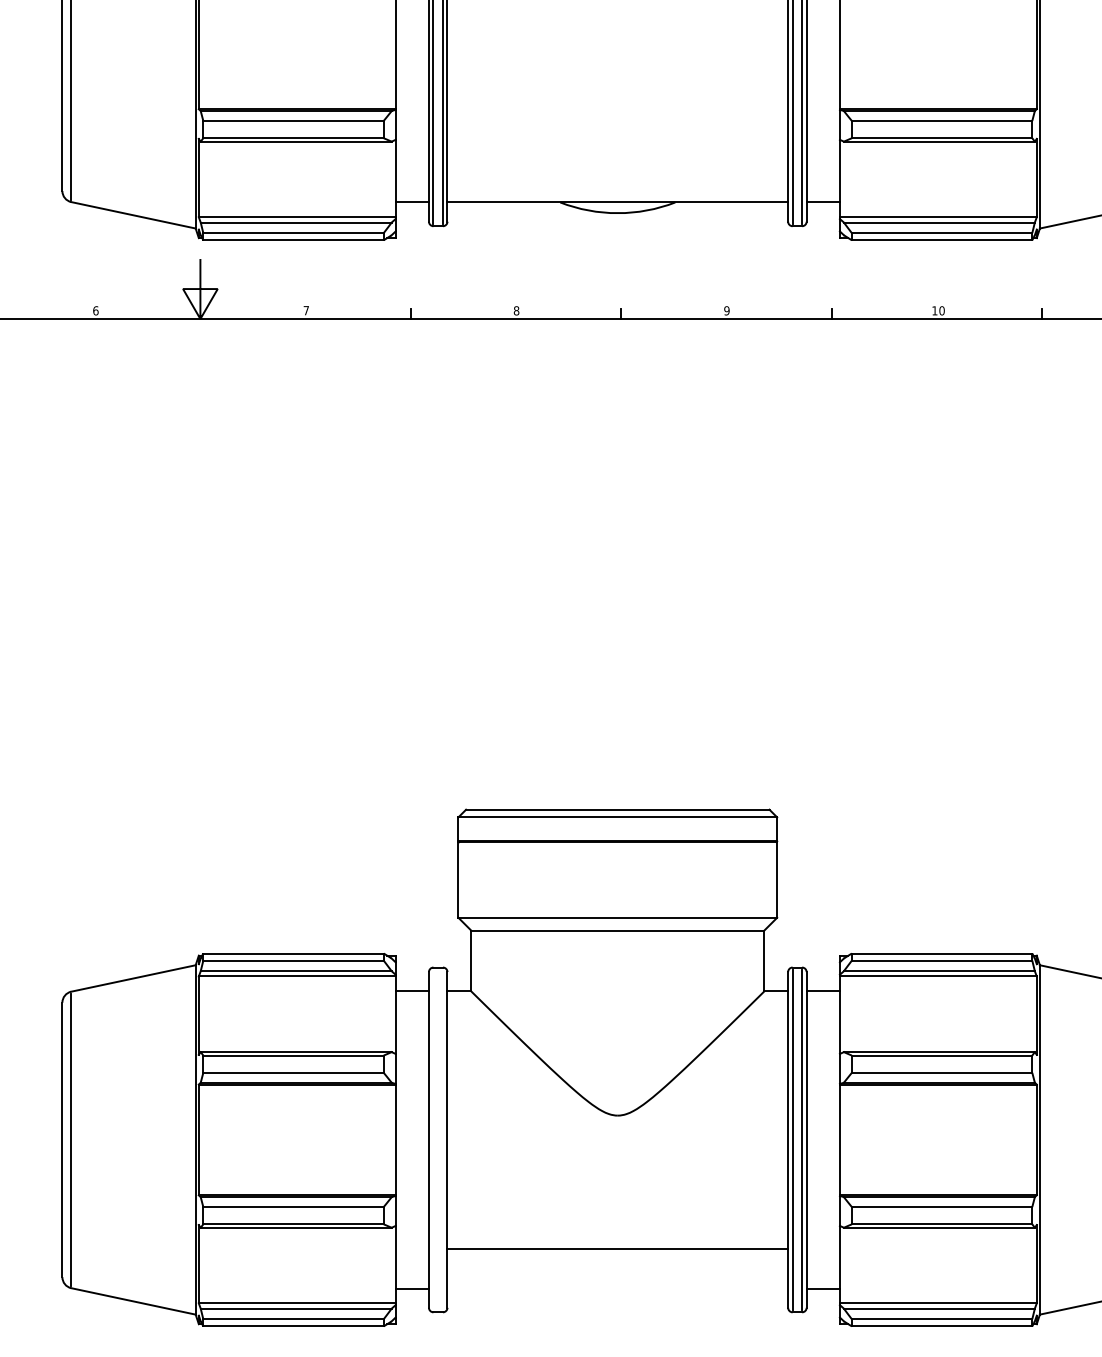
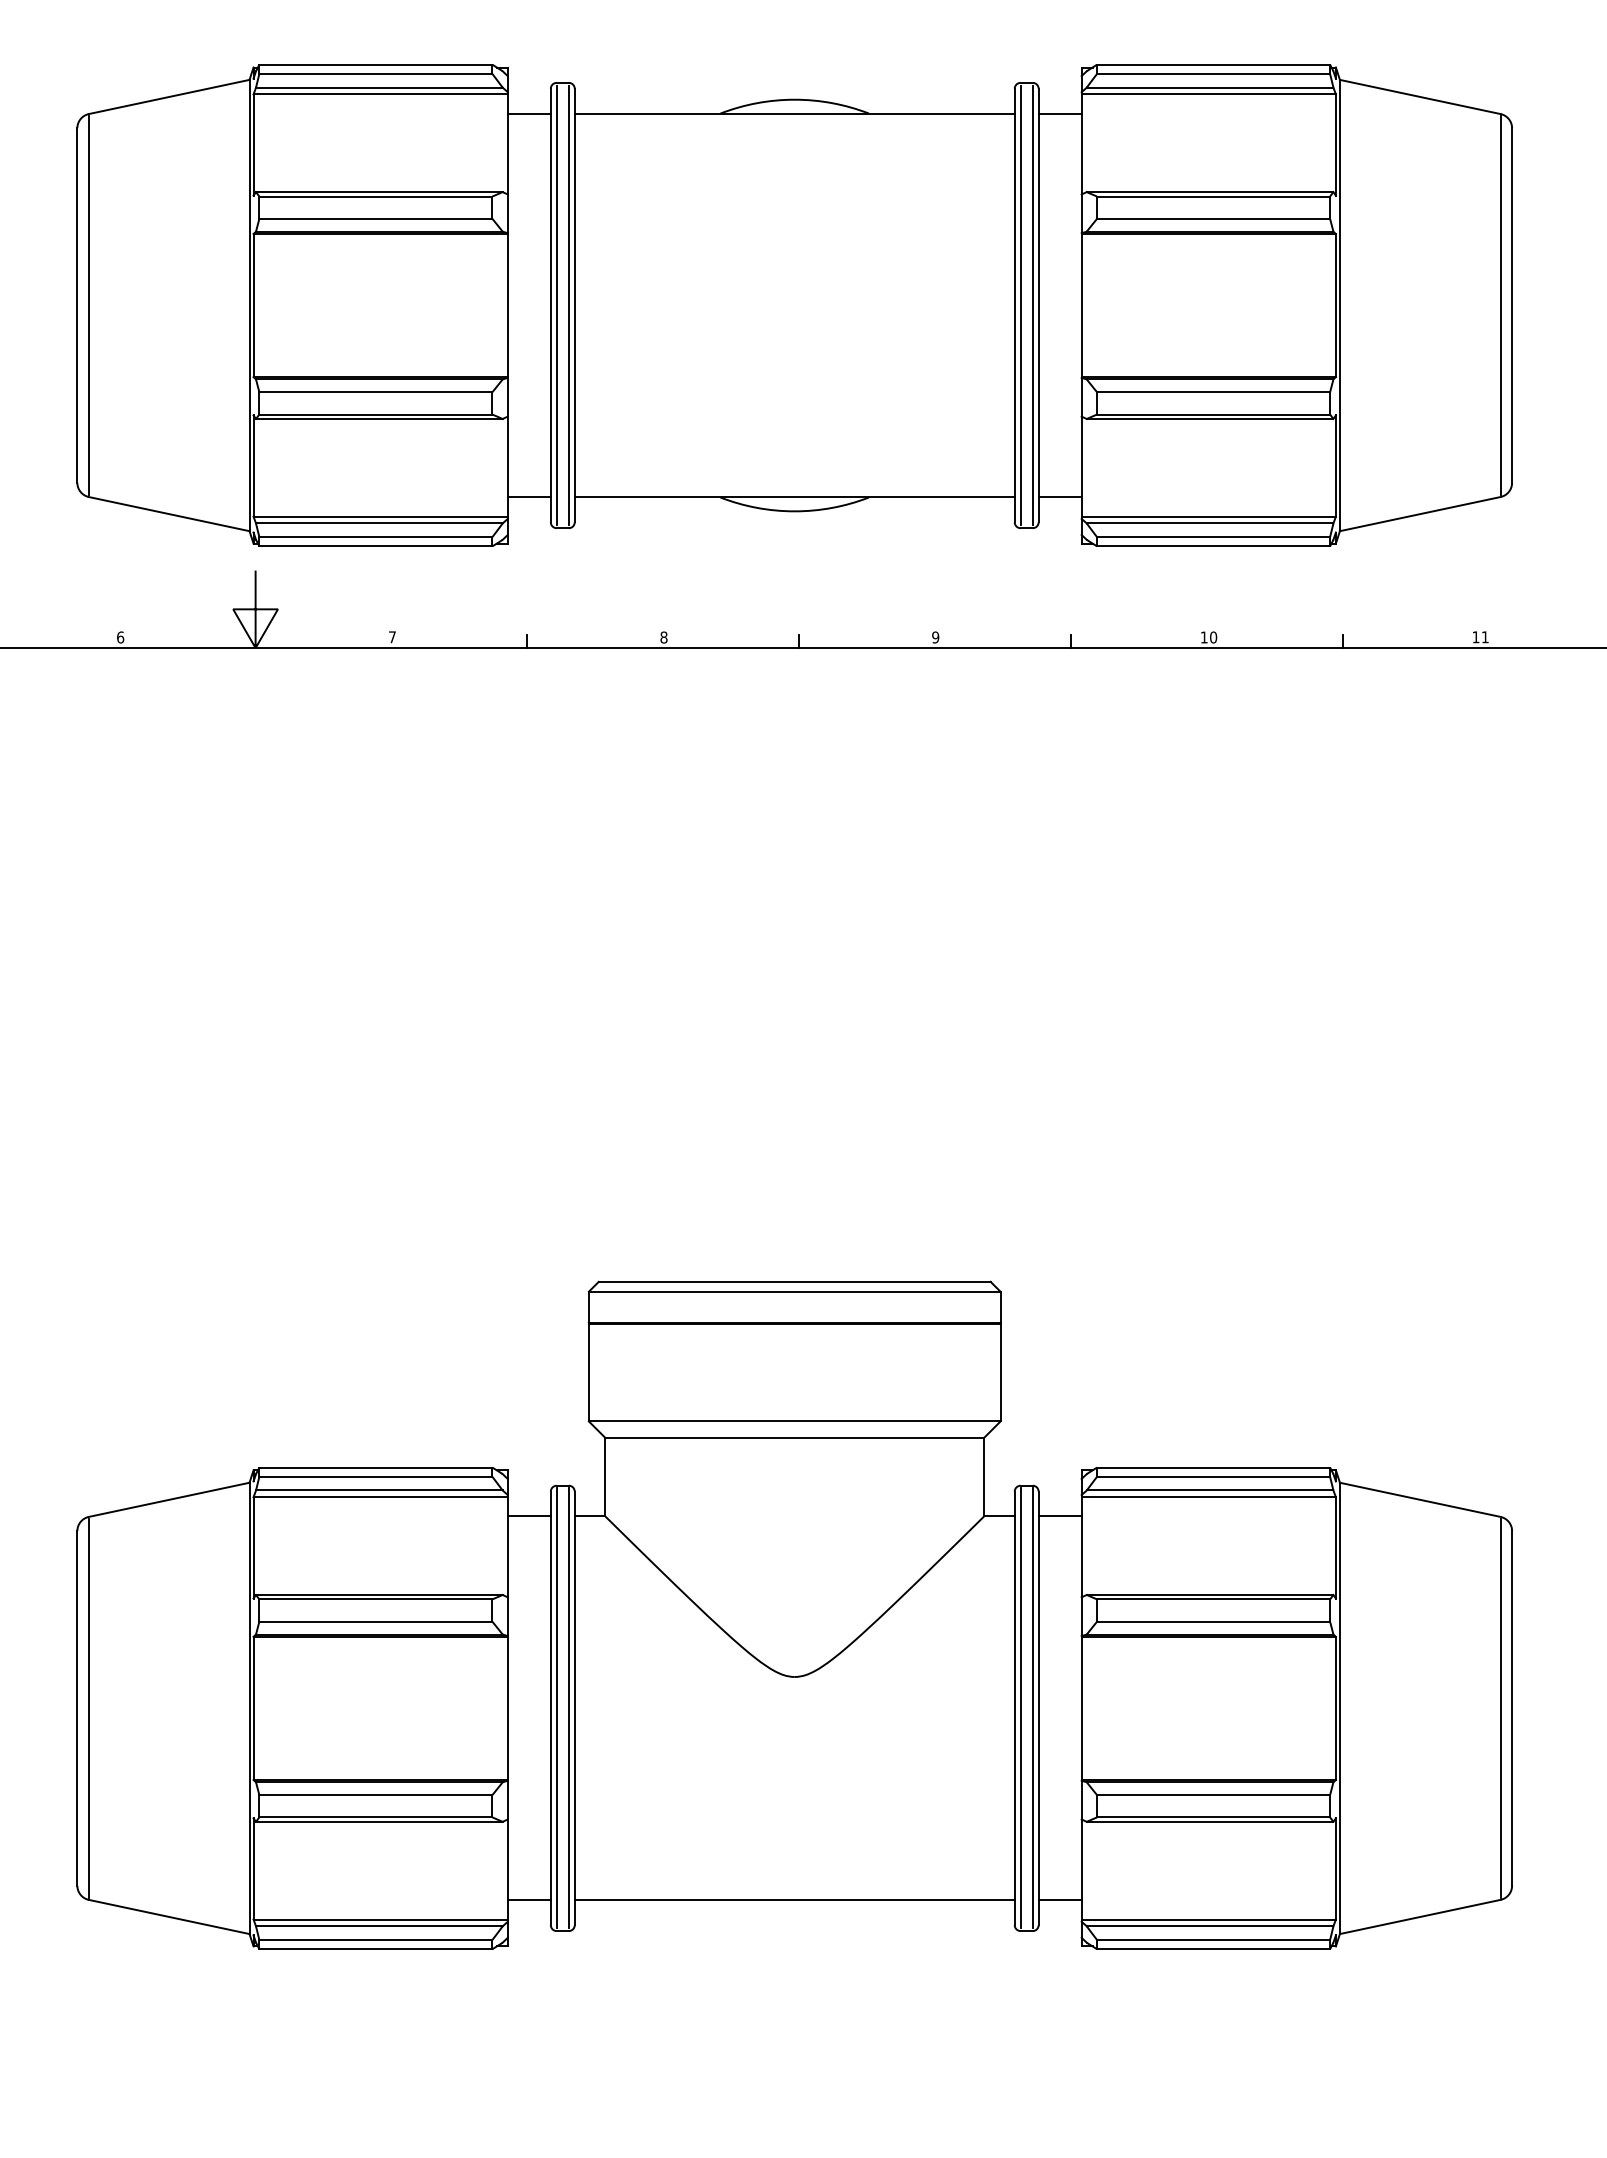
line: (433, 1140) -> (556, 1708), added
line: (442, 1140) -> (568, 1708), added
line: (617, 1249) -> (794, 1900), moved

